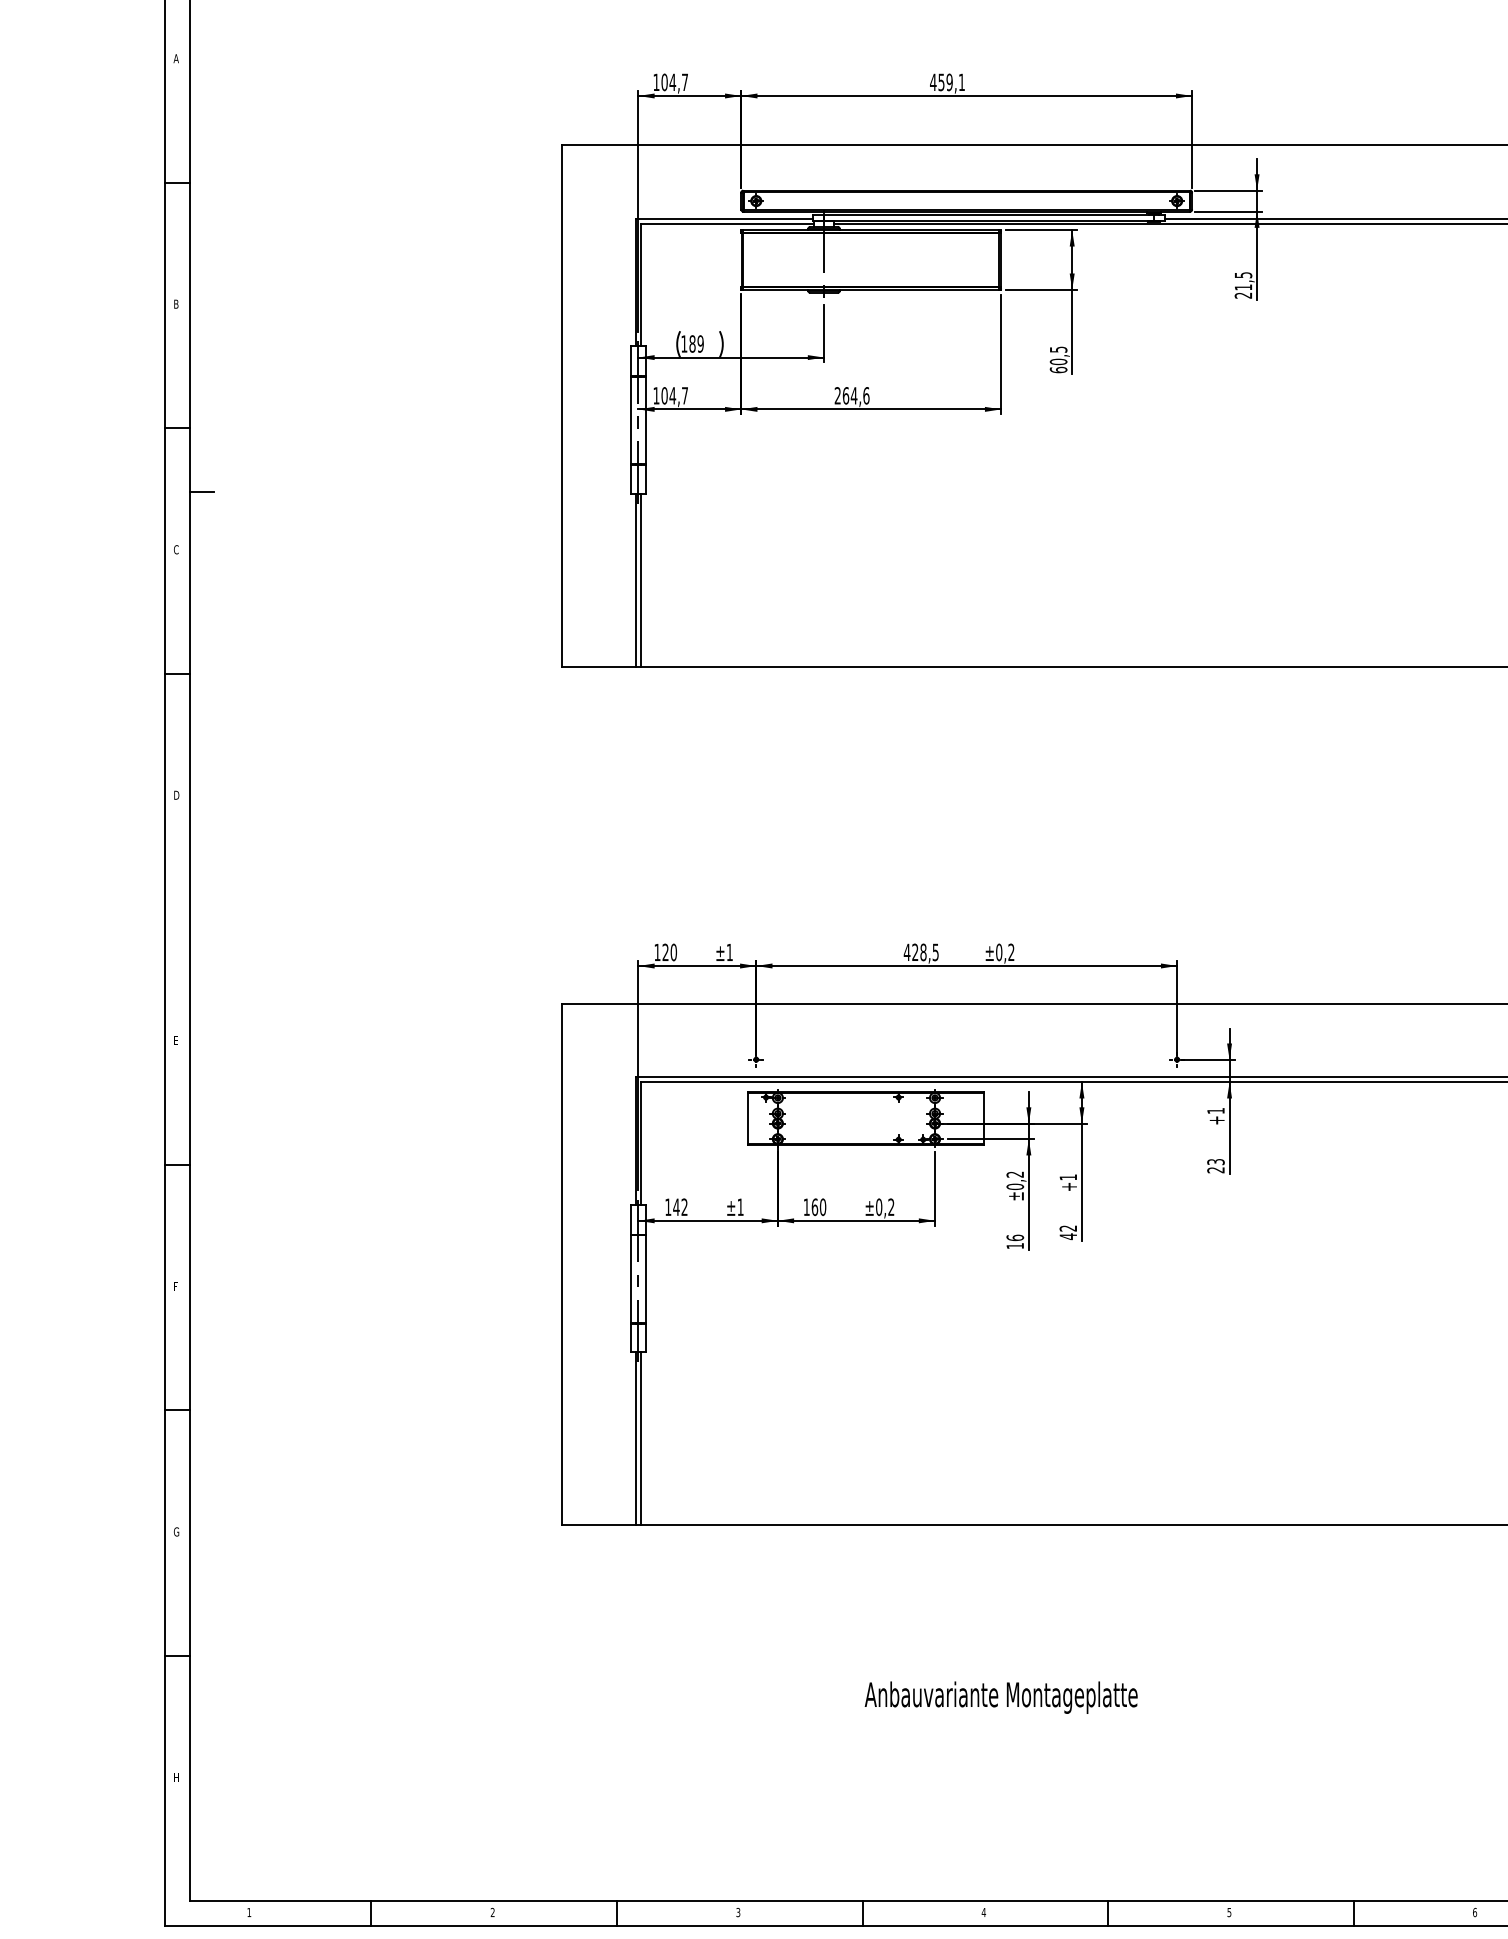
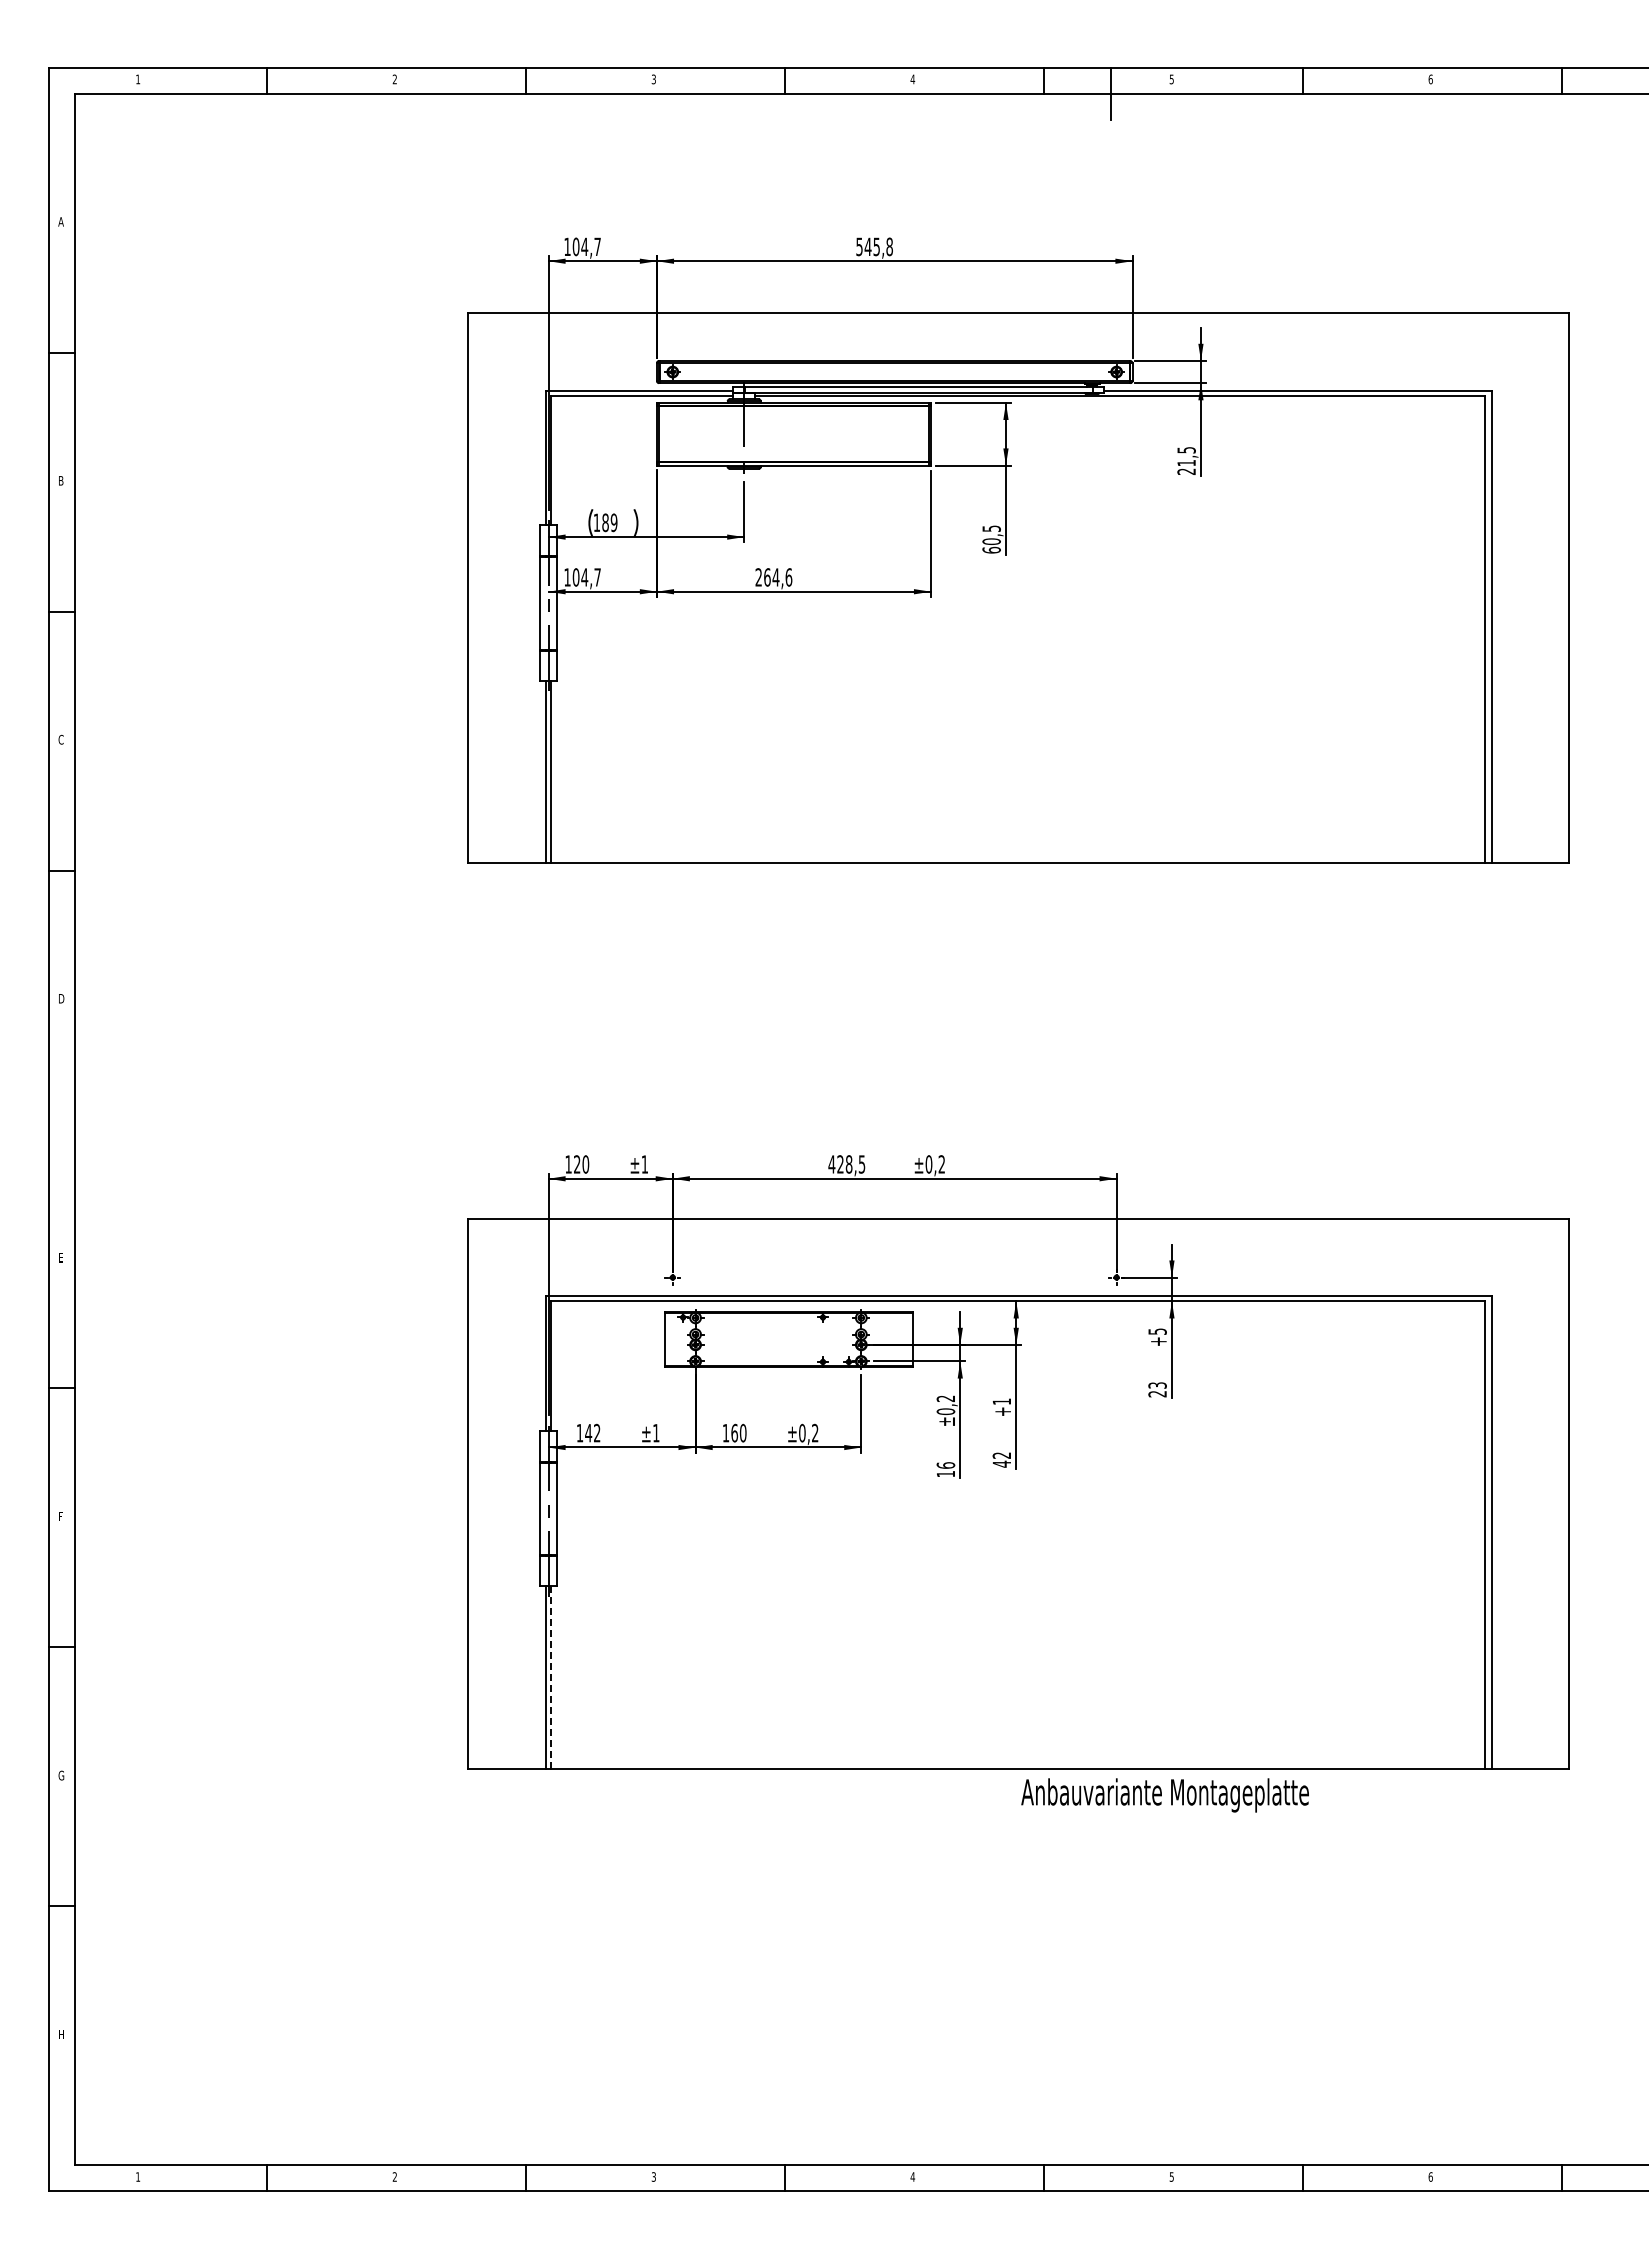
text: (947, 82) -> (874, 246), 459,1 -> 545,8
line: (202, 491) -> (88, 678), removed
text: (1215, 1110) -> (1157, 1331), +1 -> +5
line: (641, 1437) -> (551, 1676), solid -> dashed
text: (1000, 1697) -> (1164, 1795), moved

